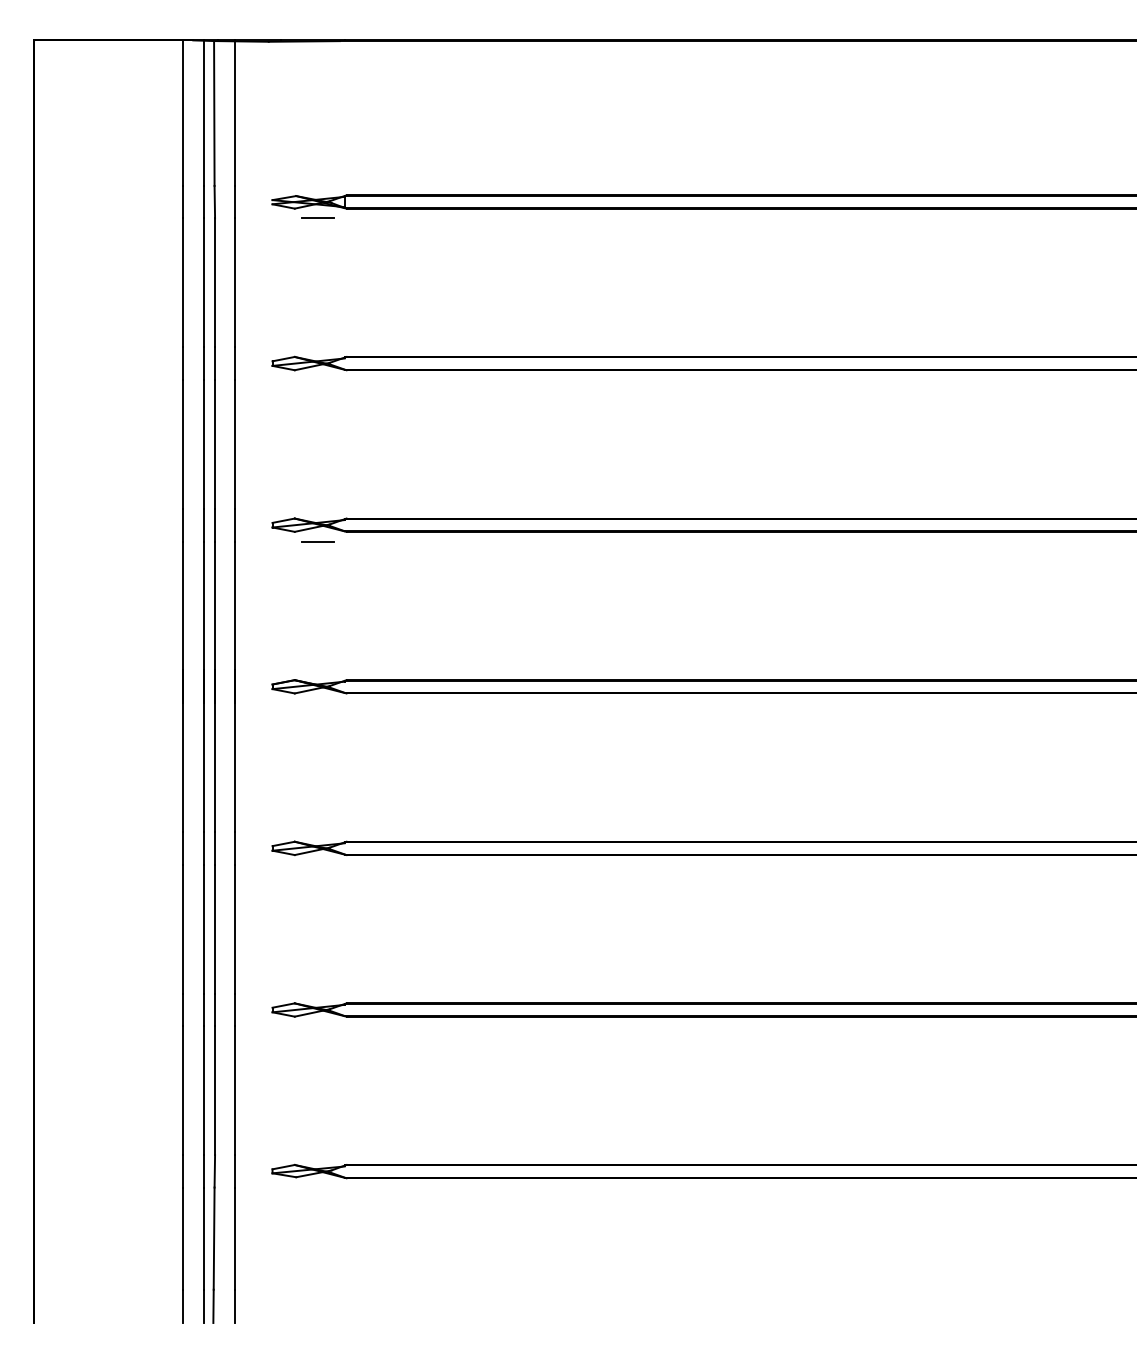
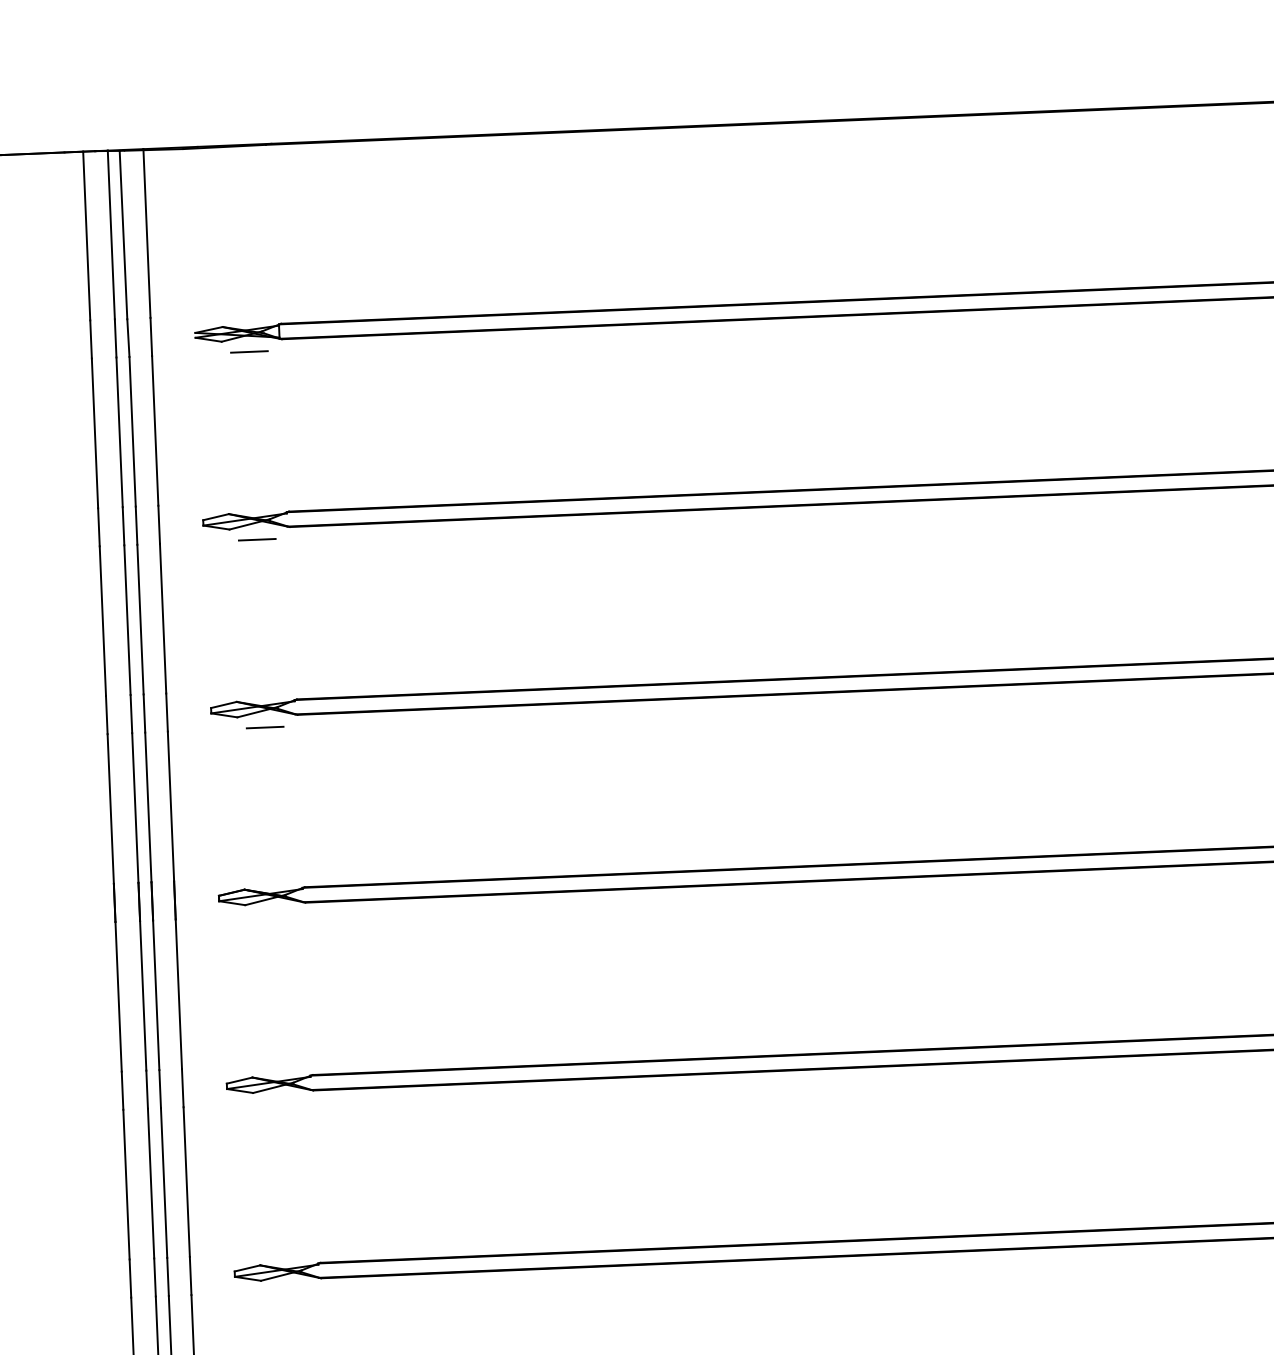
line: (317, 379) -> (256, 539), added

